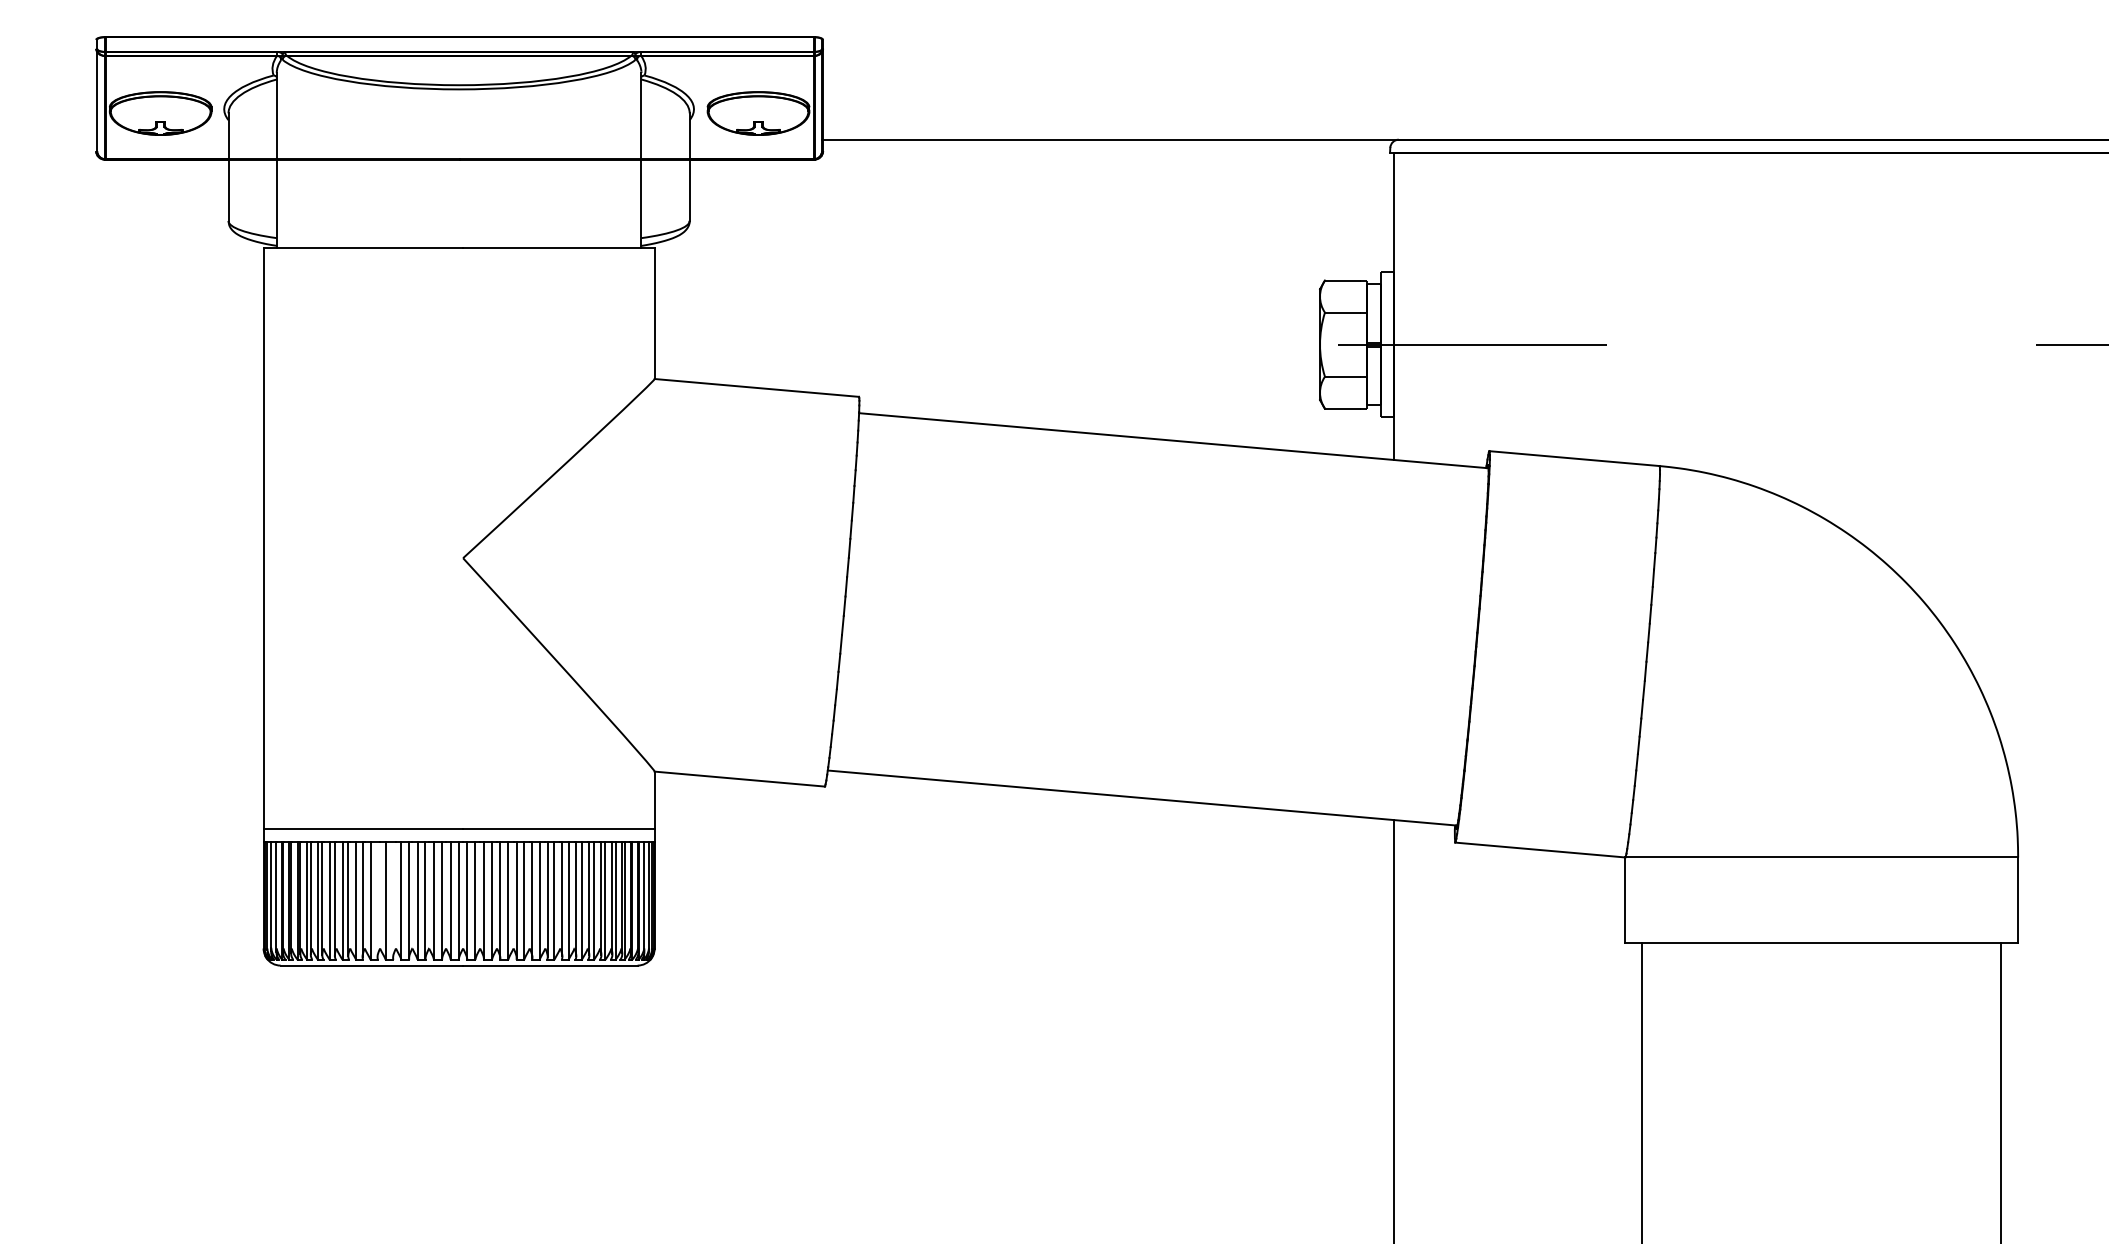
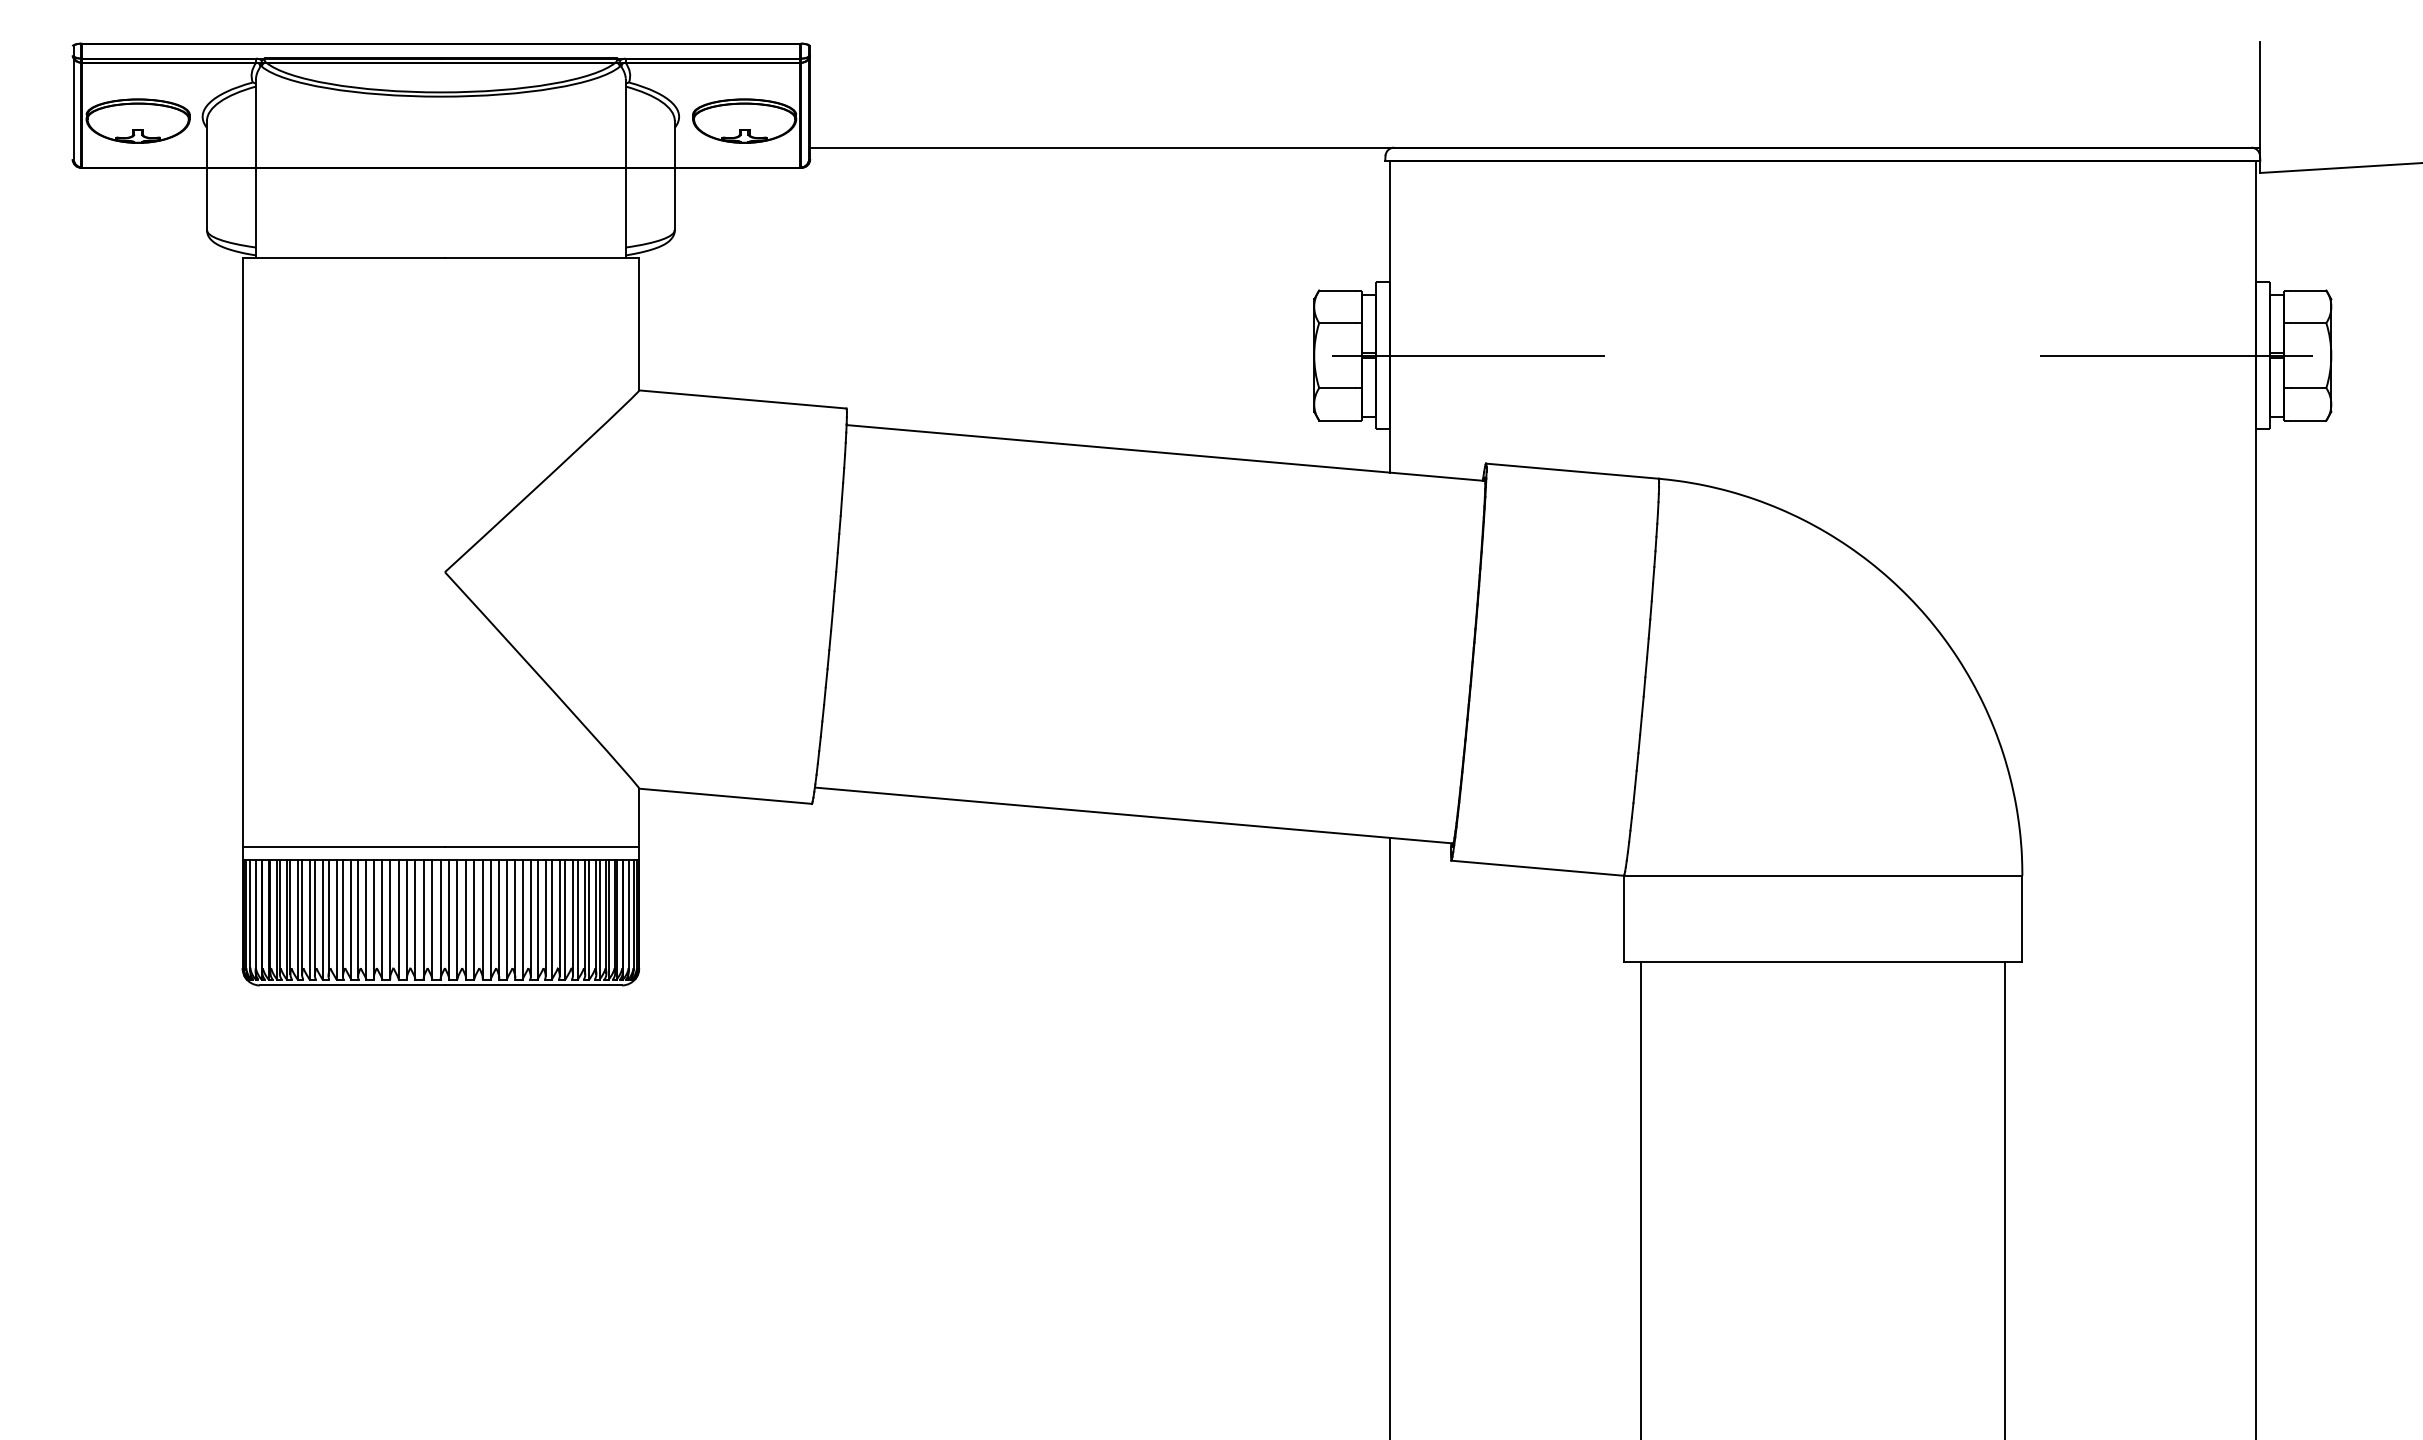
line: (377, 899) -> (358, 918), added
line: (392, 899) -> (373, 918), added

